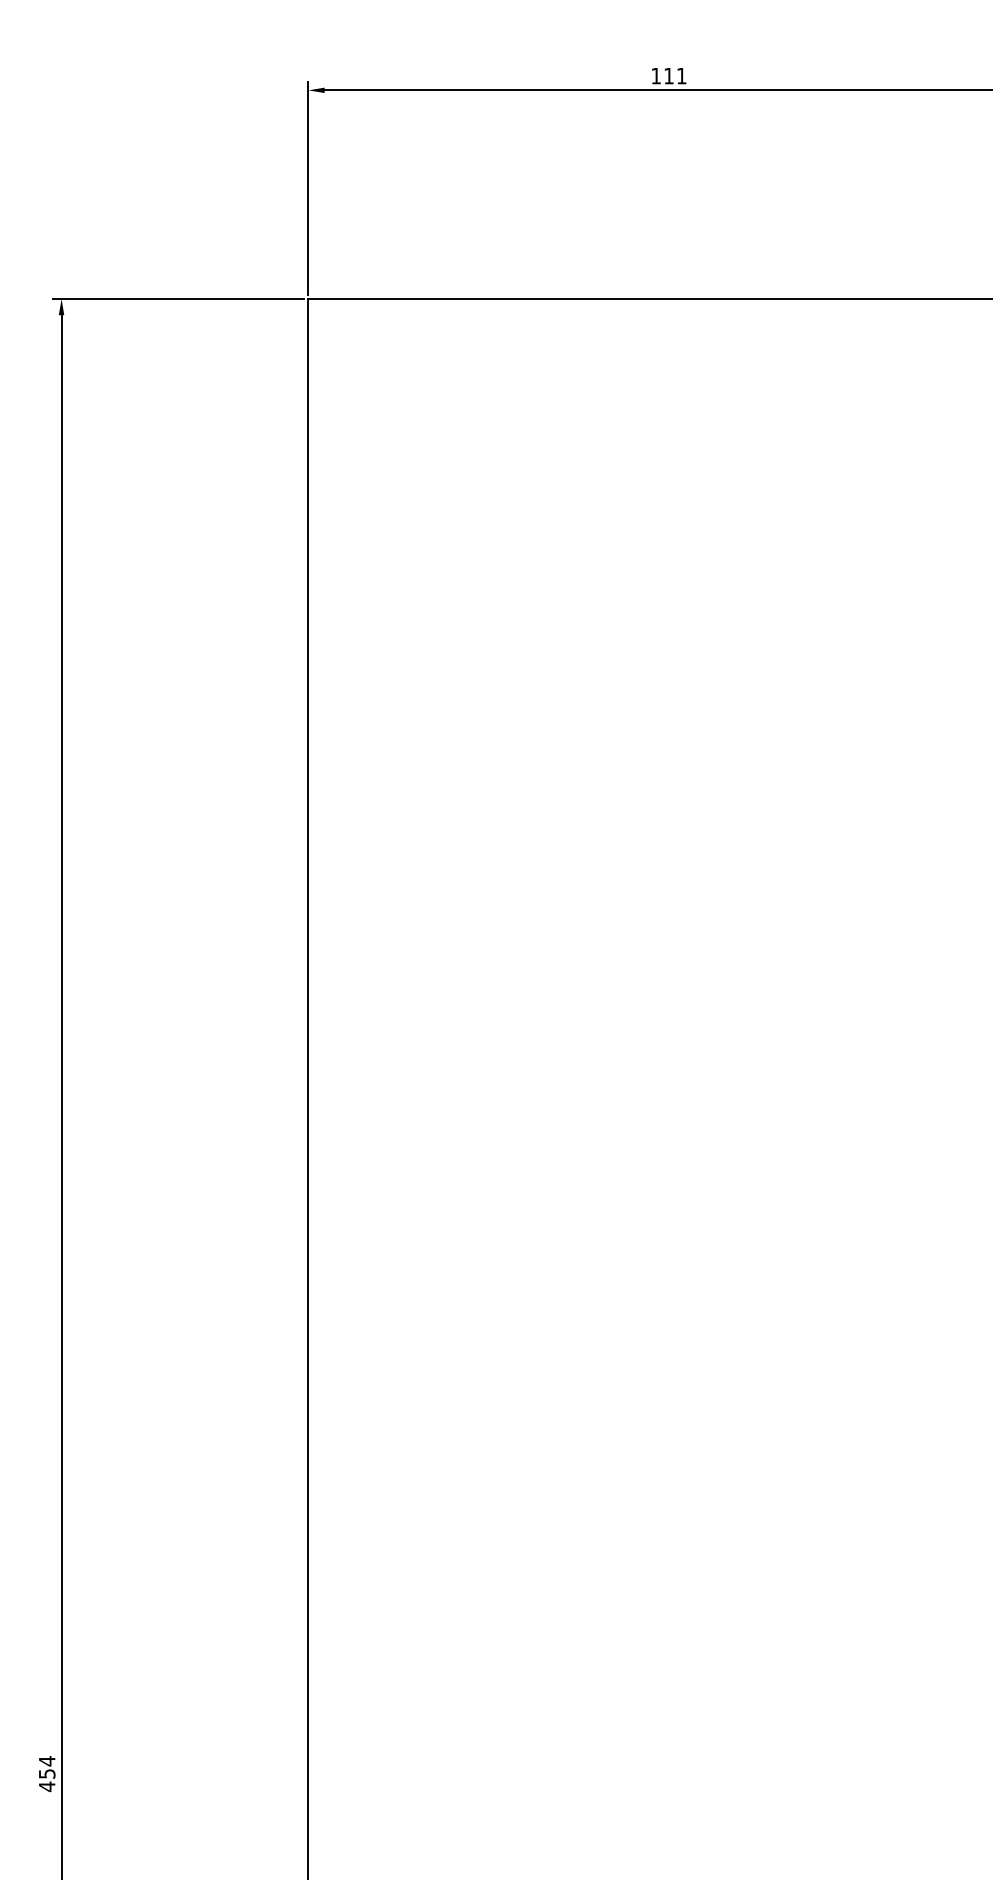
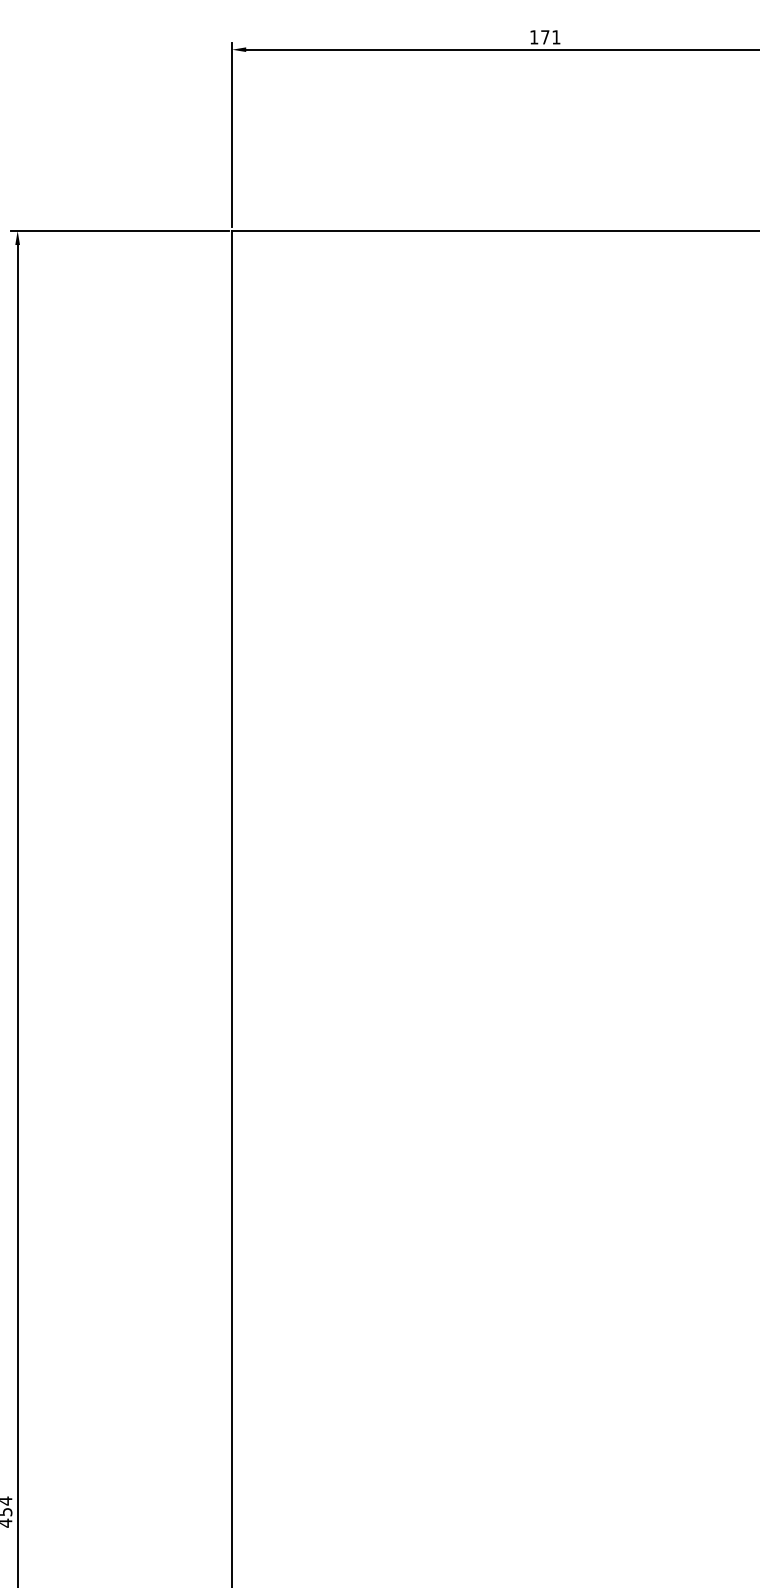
text: (668, 76) -> (544, 37), 111 -> 171

